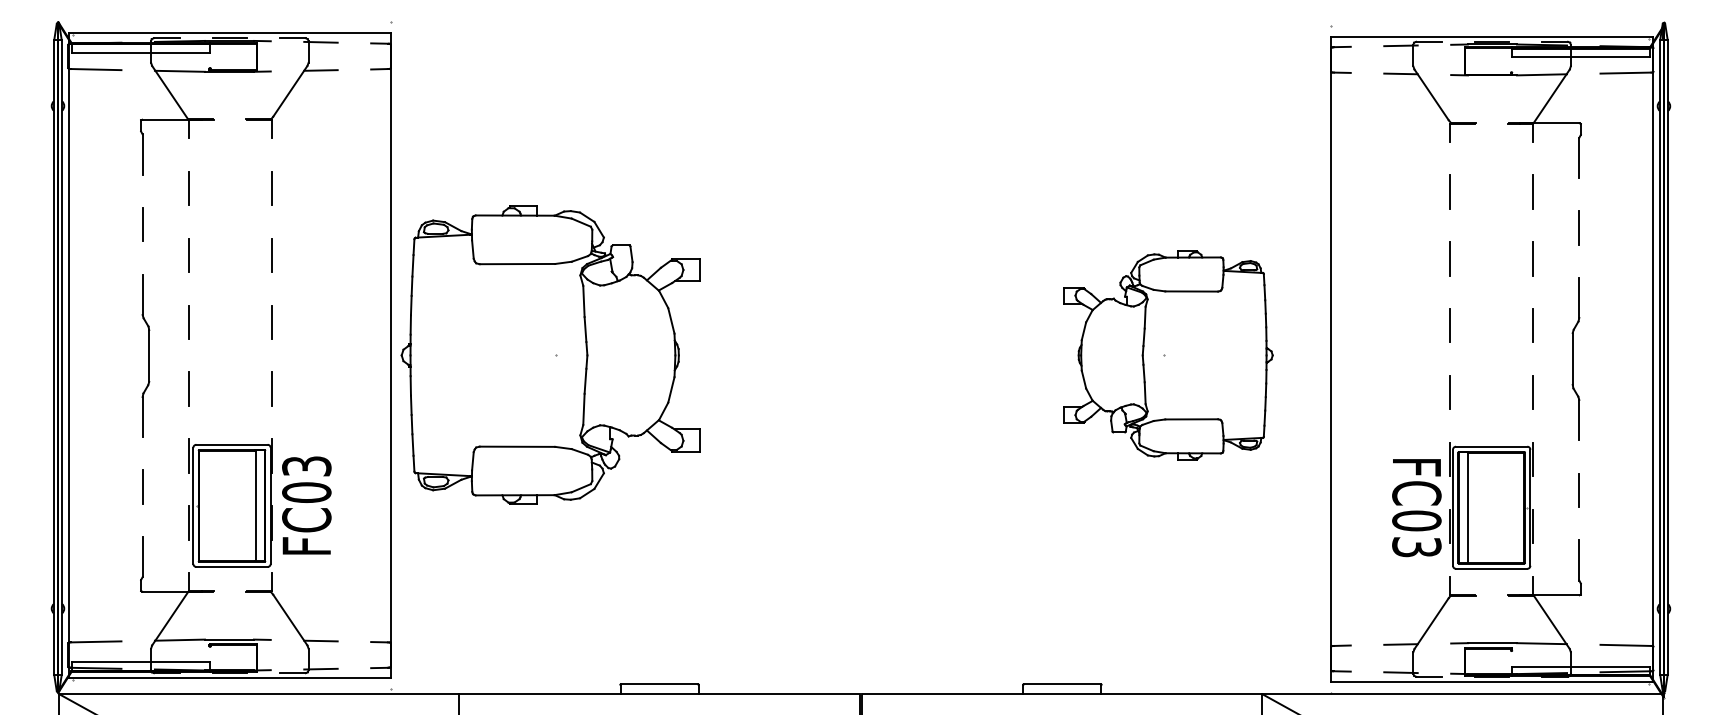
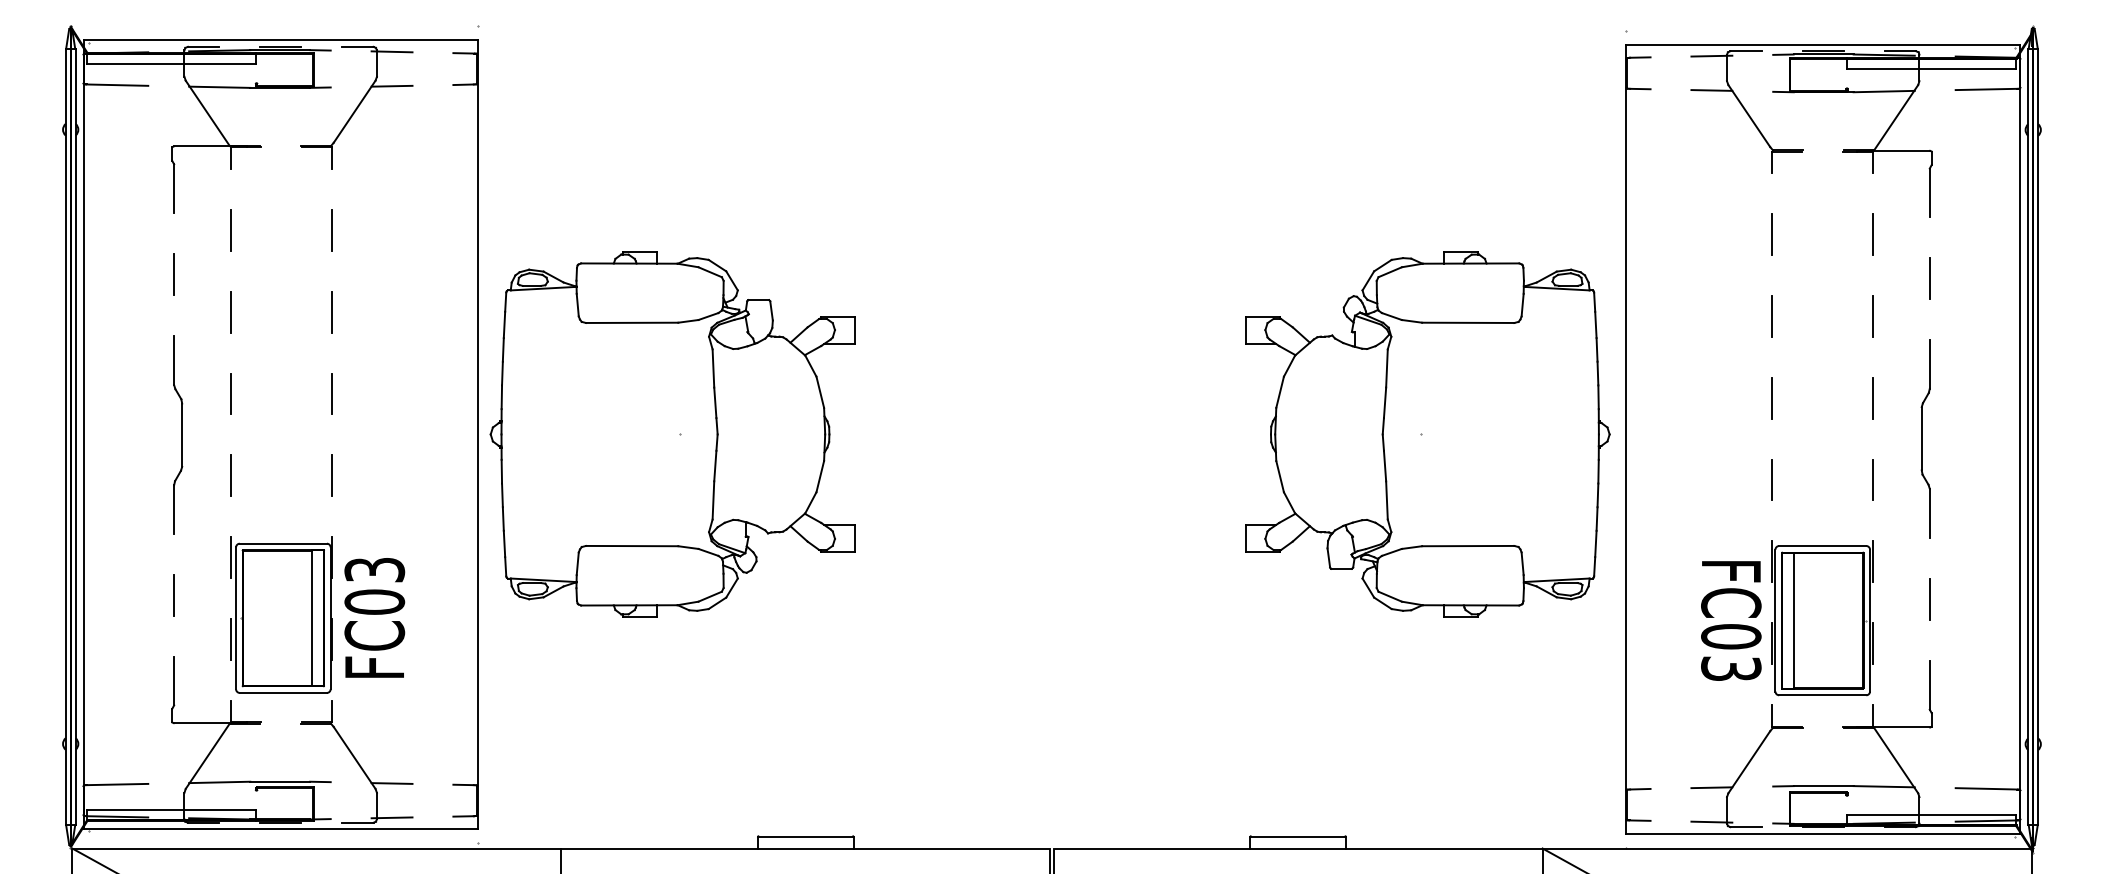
part: (1168, 355) -> (1427, 434), size x1.43

